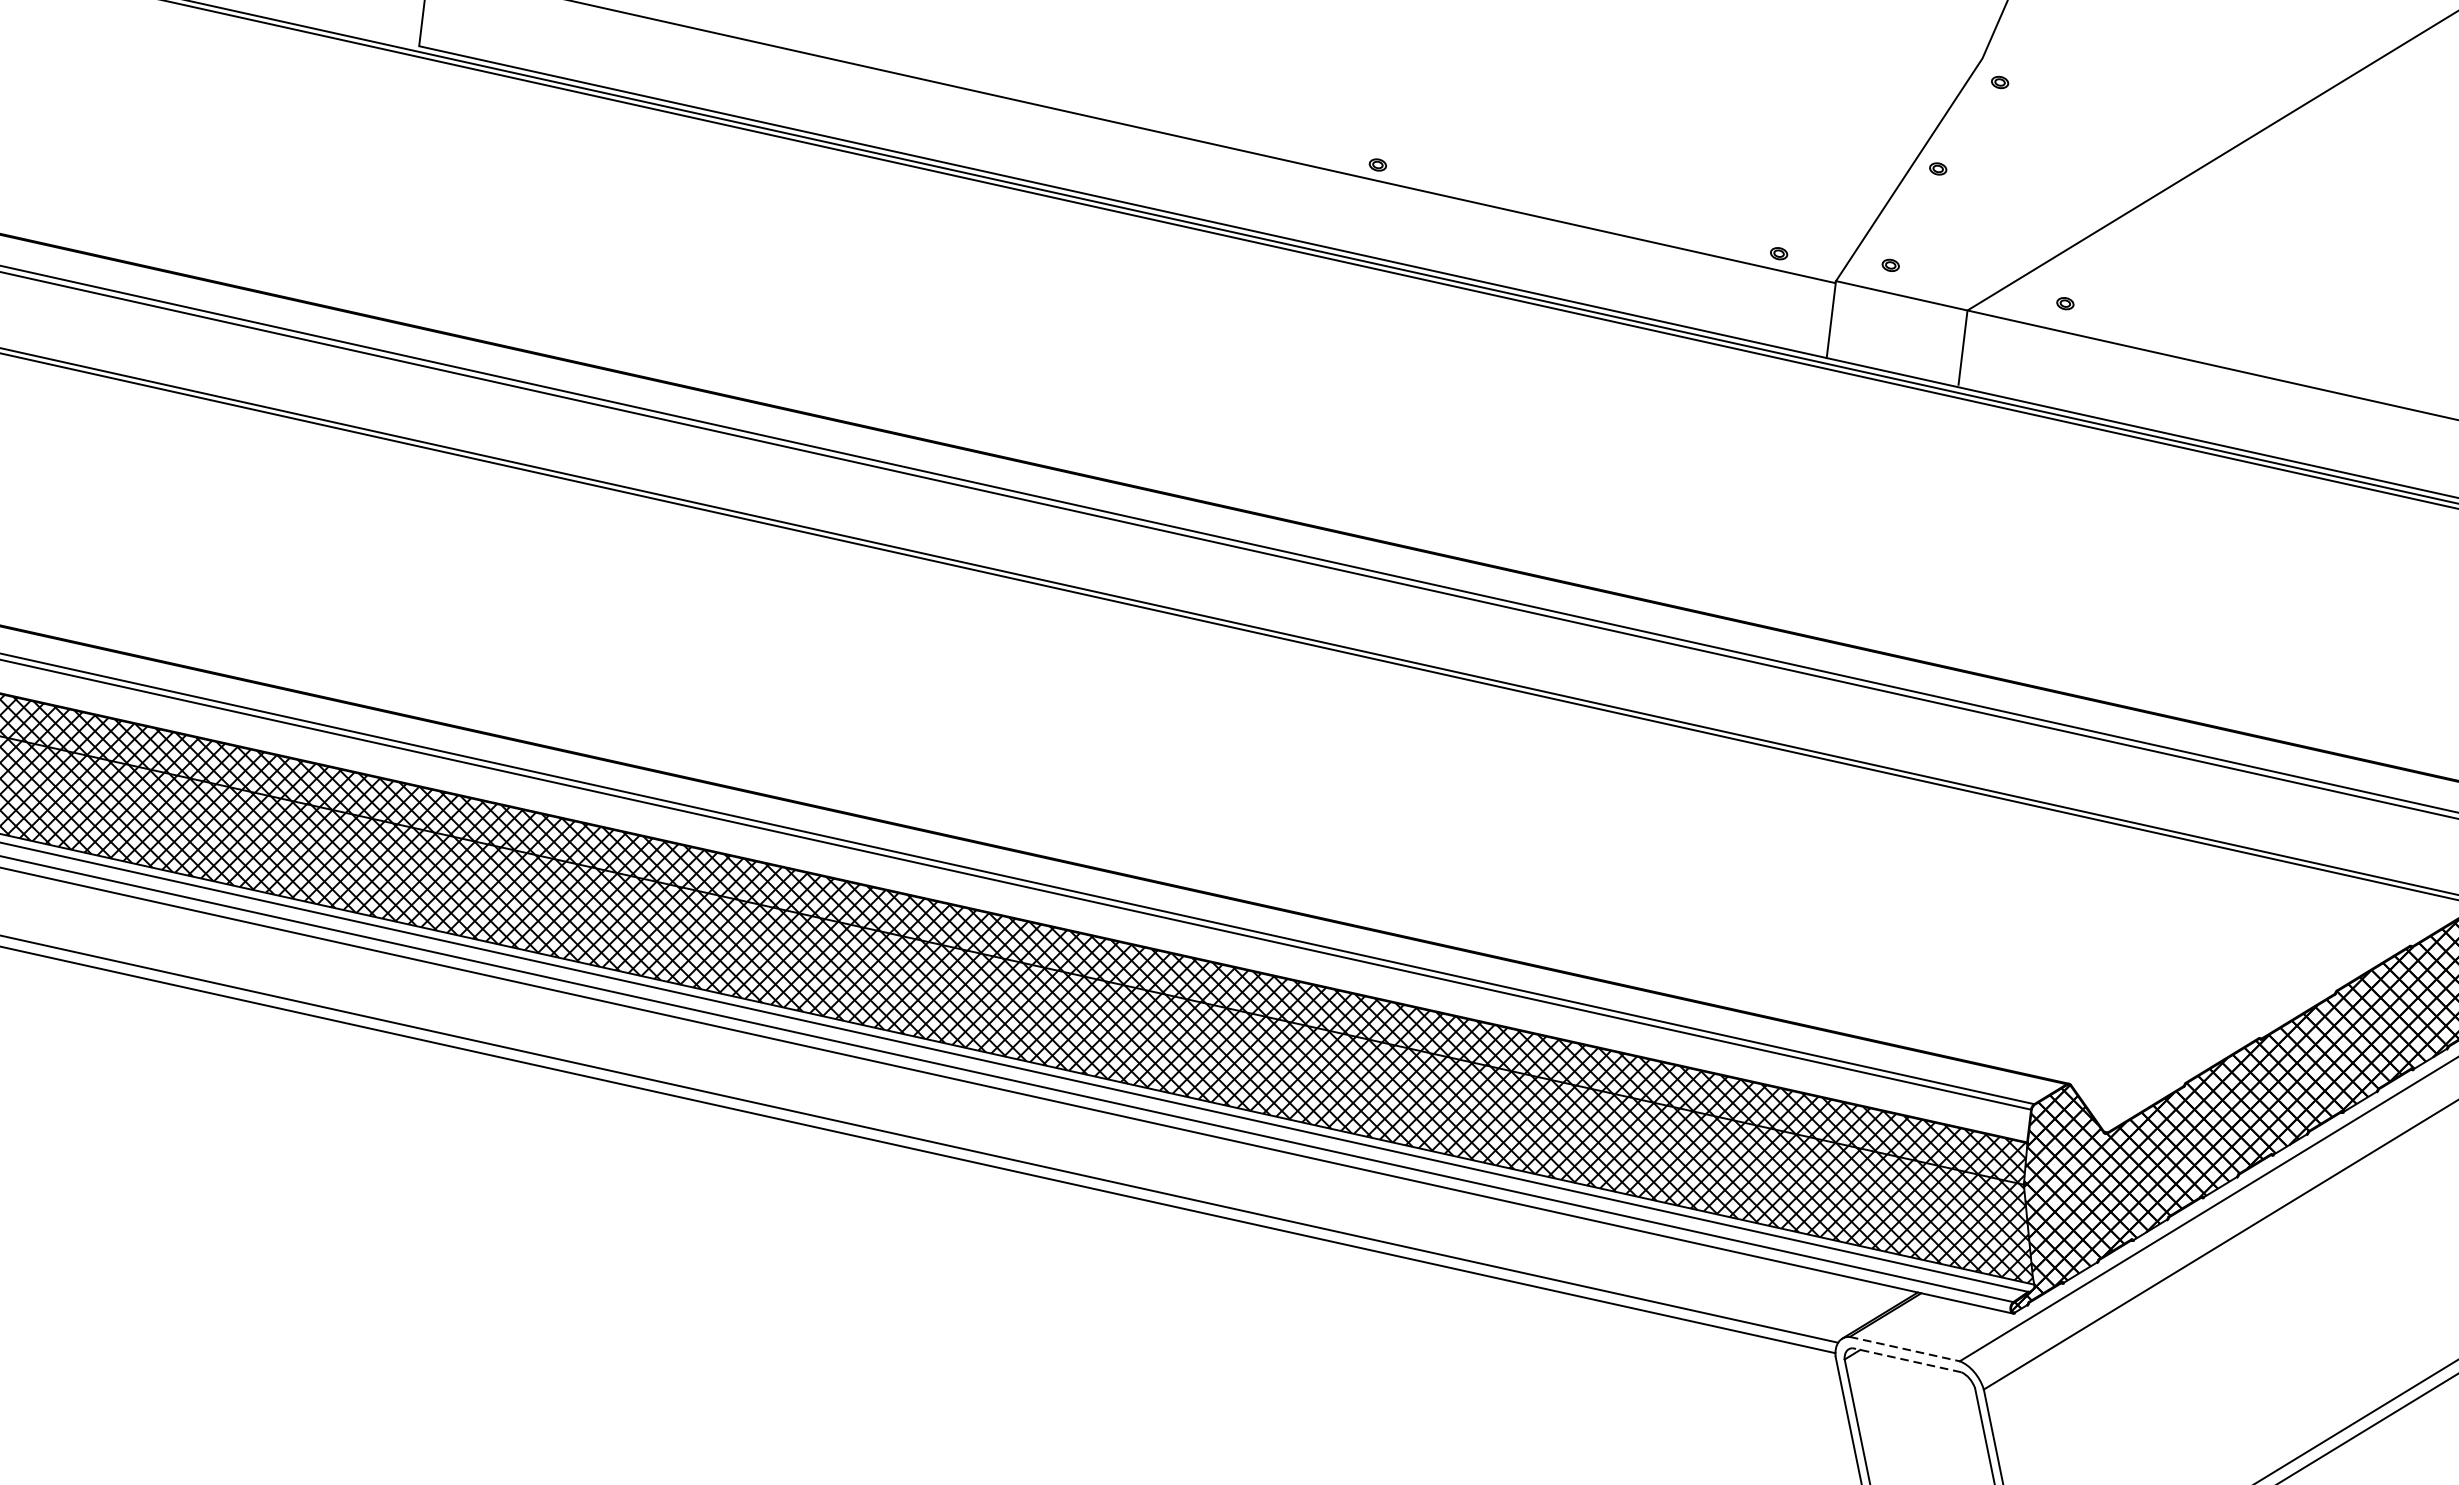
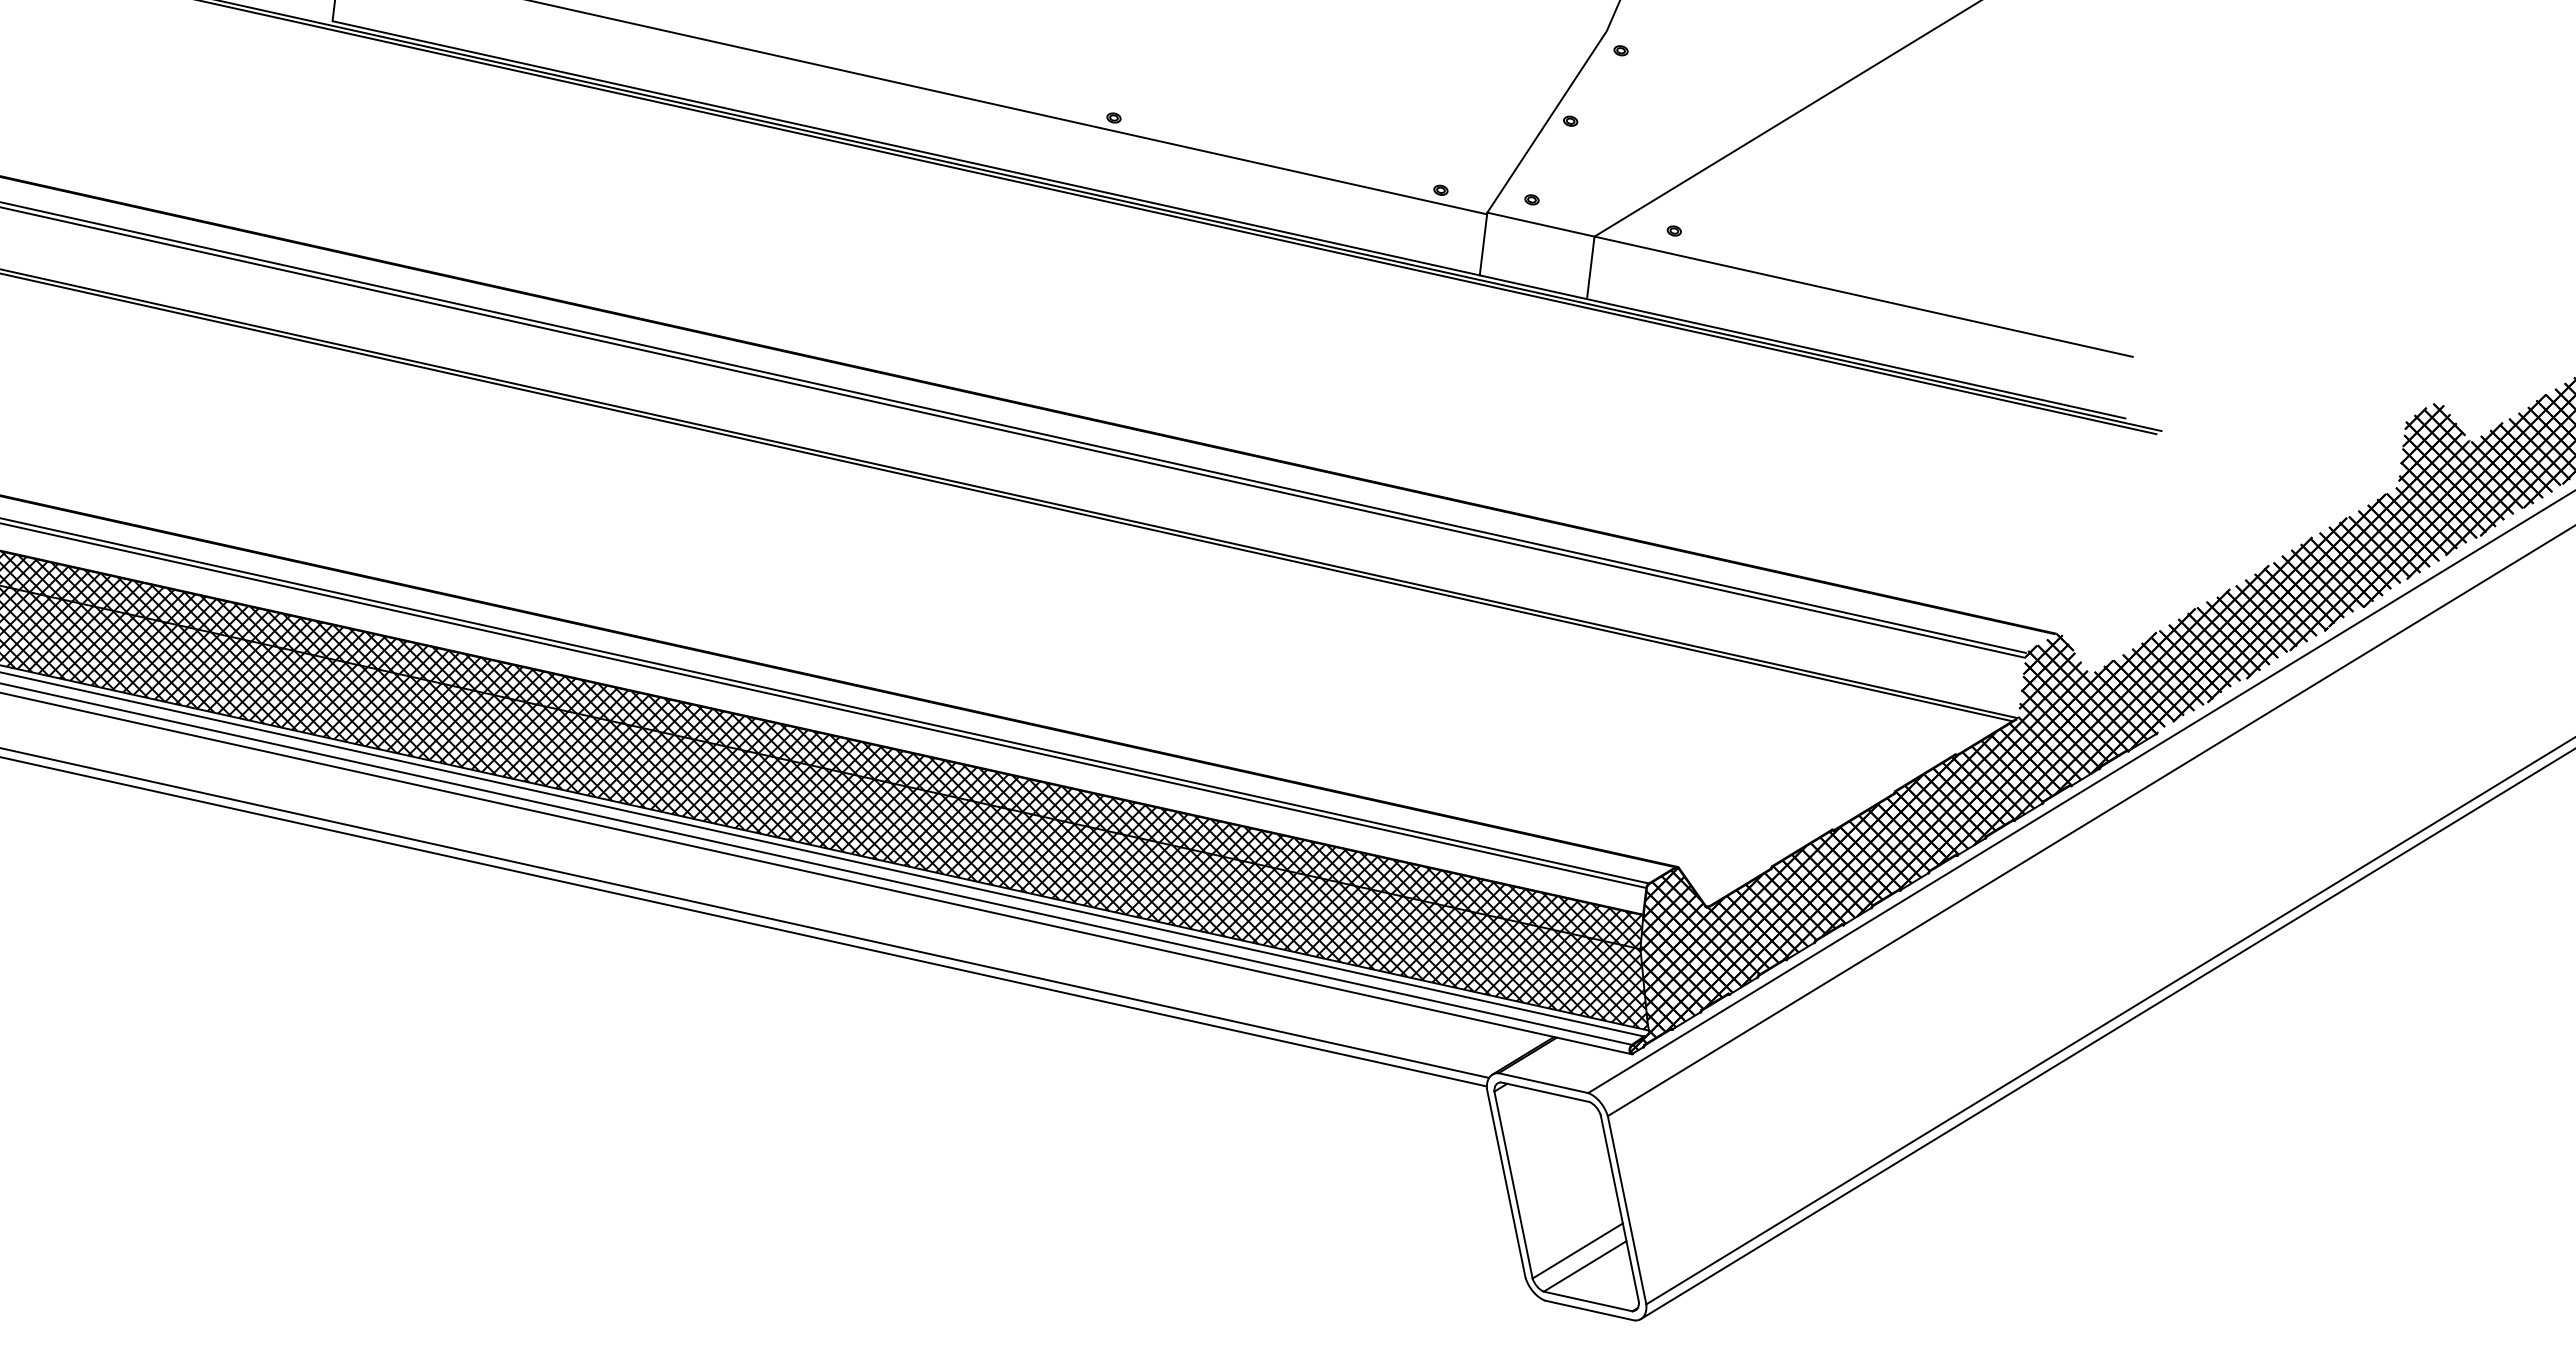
line: (1904, 1349) -> (1543, 1083), dashed -> solid
line: (1906, 1360) -> (1544, 1092), dashed -> solid

